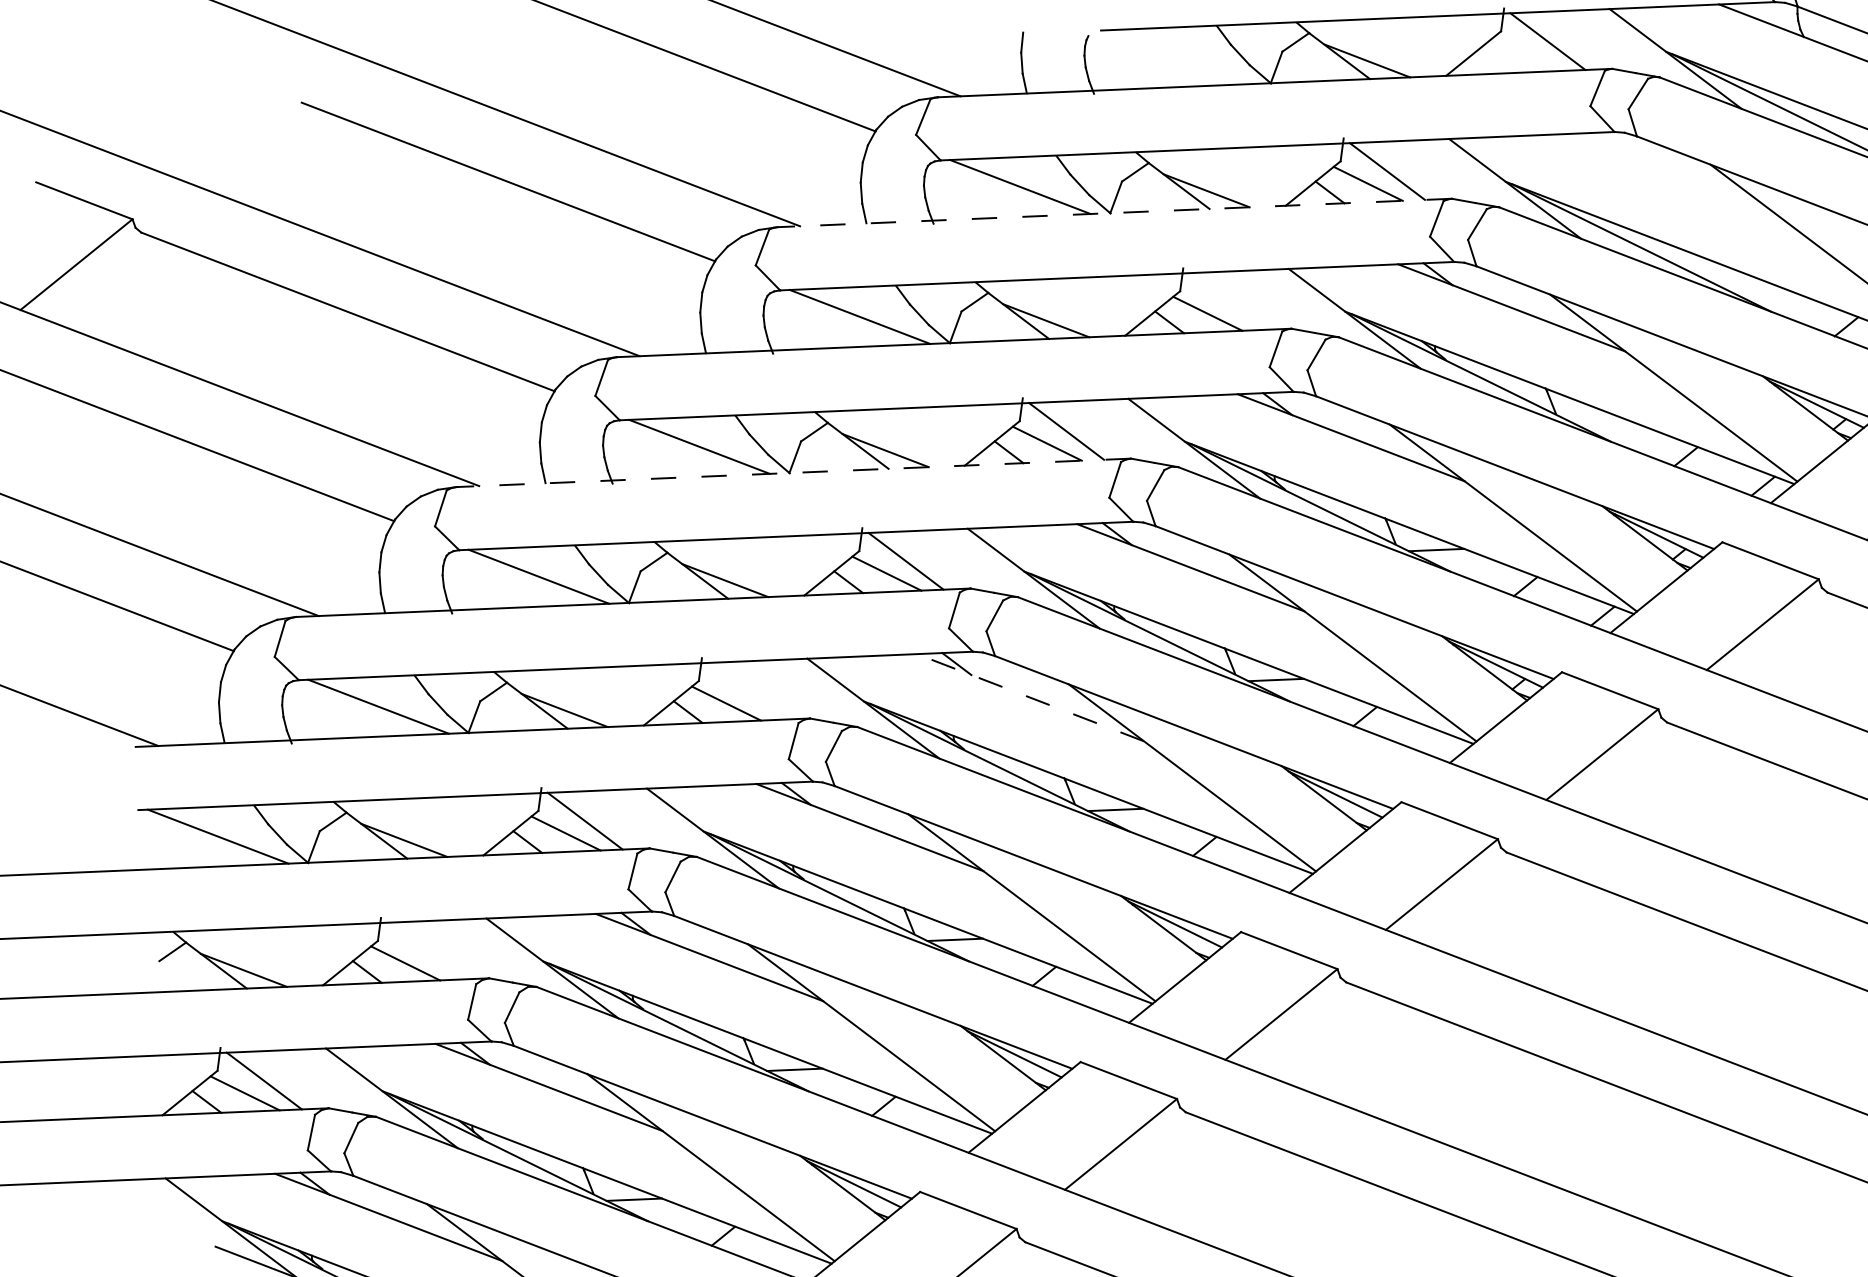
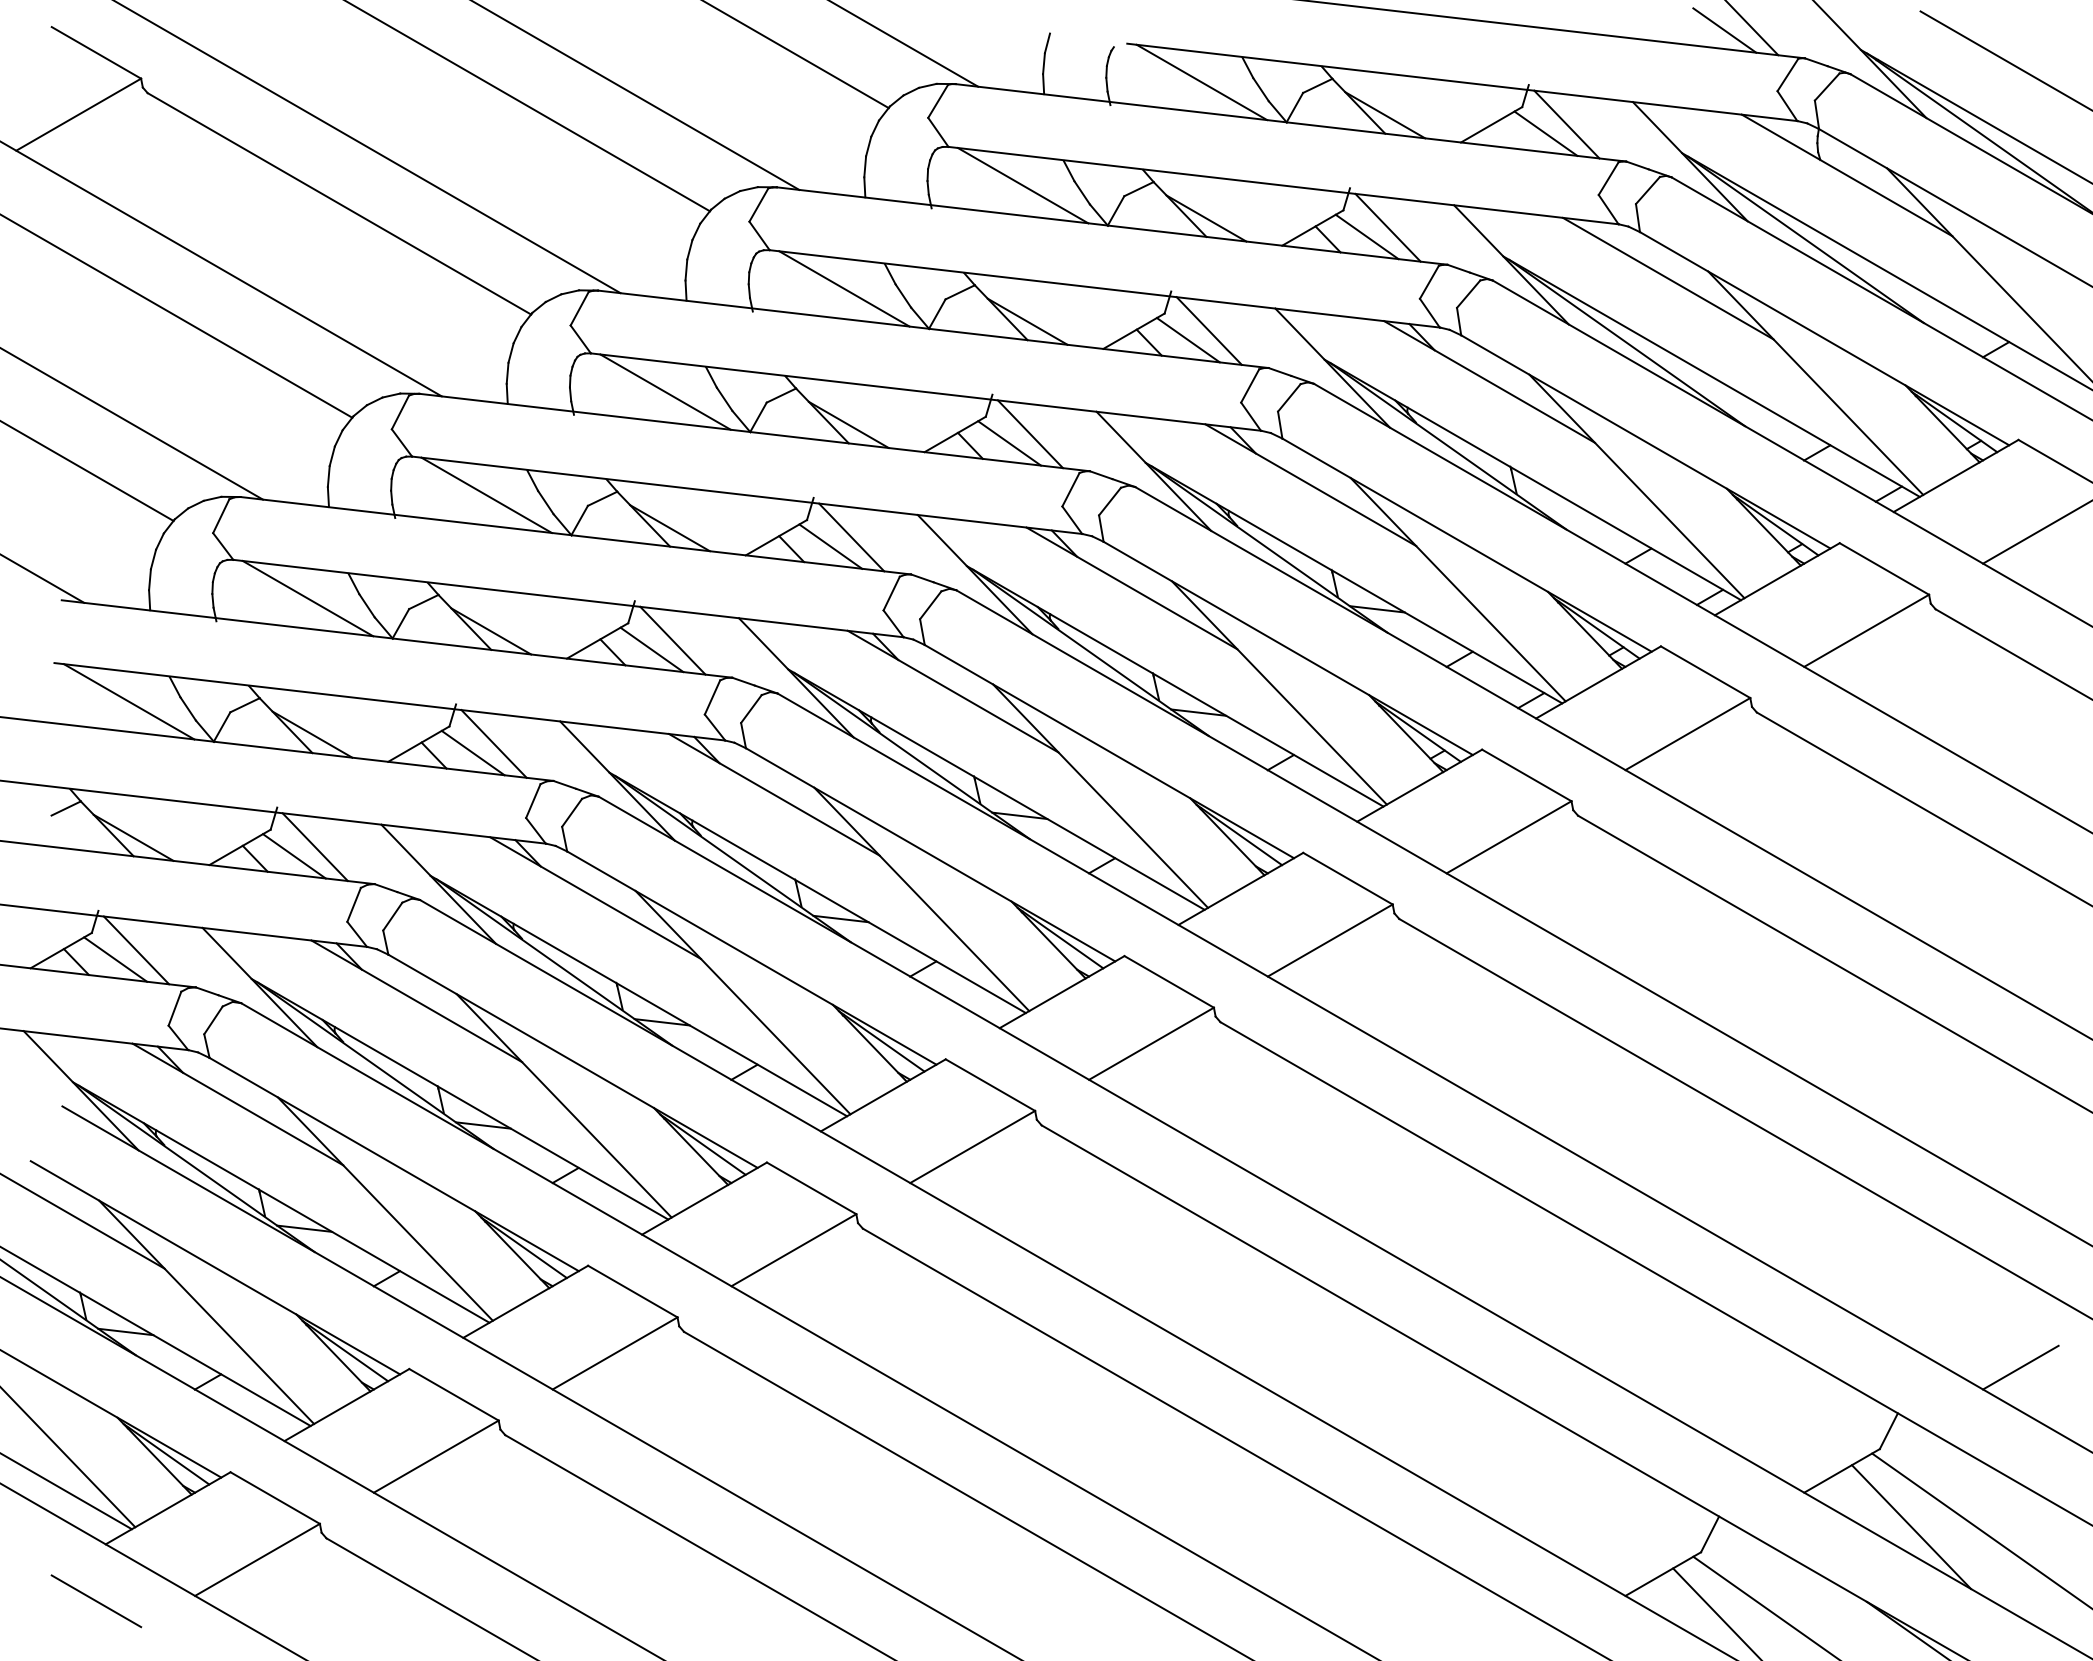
line: (1528, 53) -> (1545, 133), added
line: (1180, 57) -> (1201, 82), added
line: (1671, 177) -> (1667, 278), added
line: (1113, 212) -> (1111, 225), dashed -> solid
line: (1226, 301) -> (1208, 330), added
line: (793, 472) -> (754, 432), dashed -> solid
line: (745, 691) -> (672, 640), added
line: (1030, 697) -> (953, 691), dashed -> solid
line: (424, 951) -> (314, 847), added

